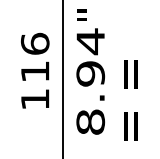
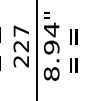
text: (35, 71) -> (21, 46), 116 -> 227
text: (130, 99) -> (73, 50), moved

